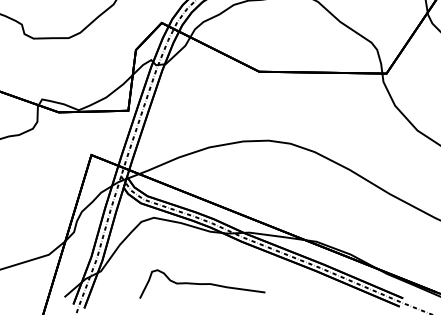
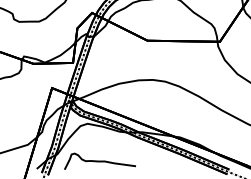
curve: (201, 282) -> (99, 160), moved

